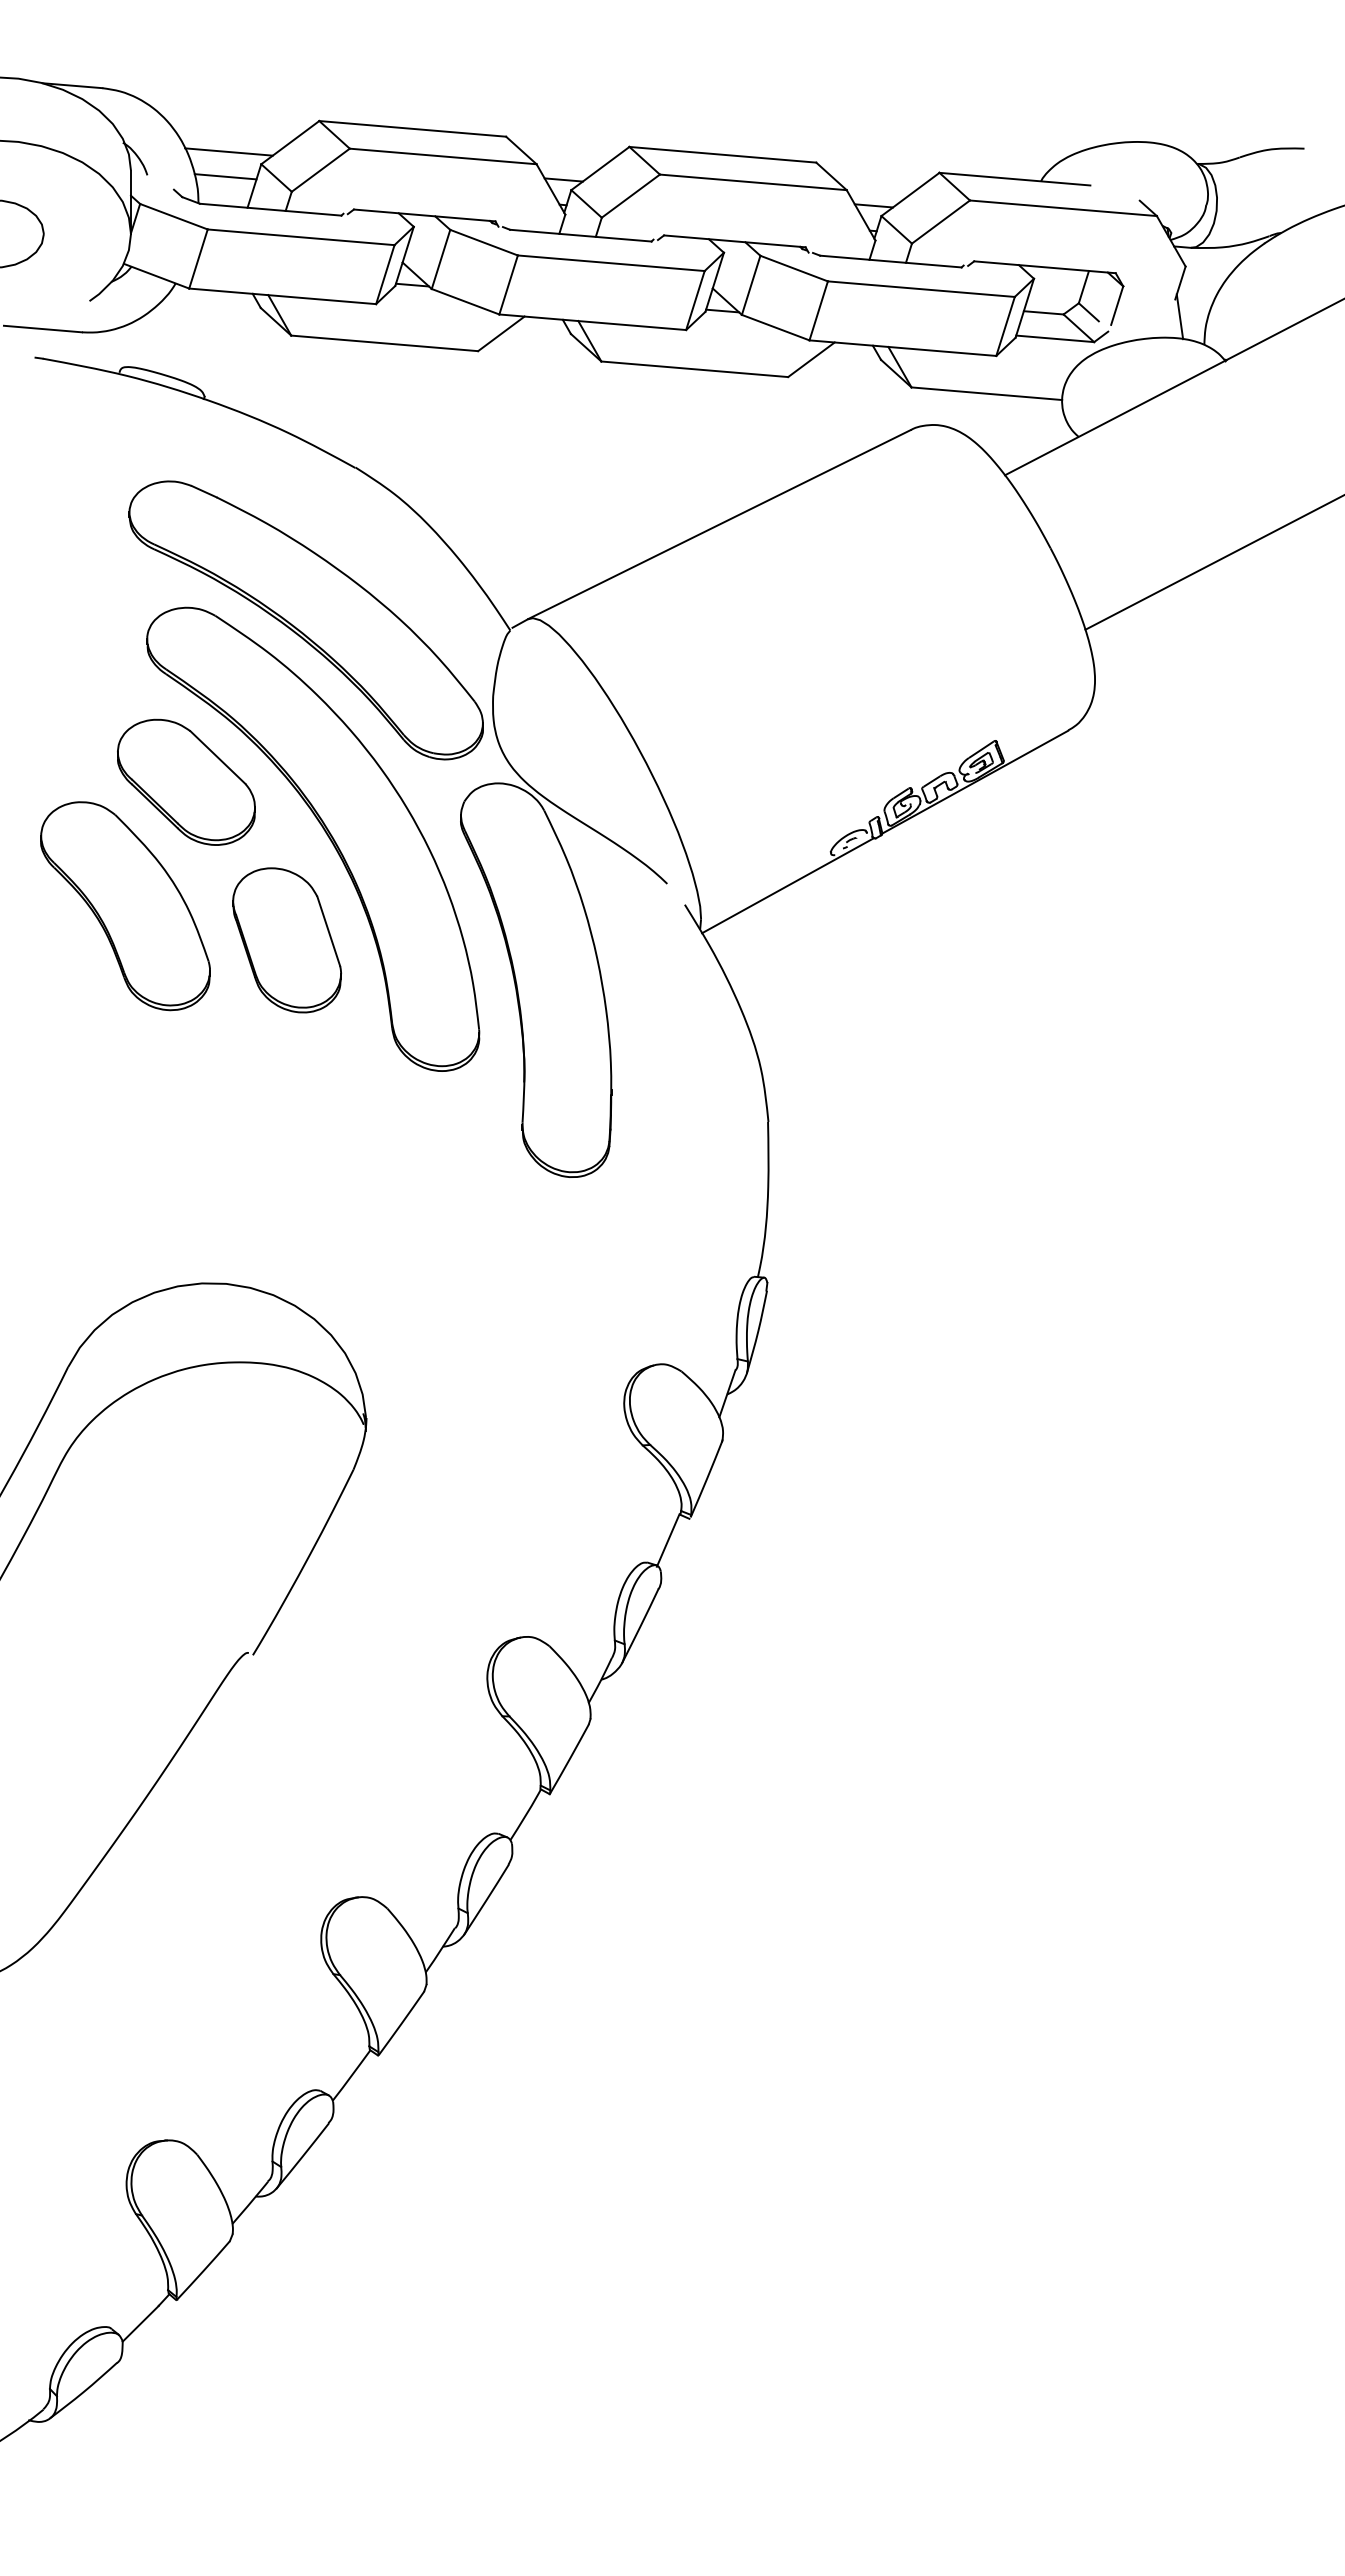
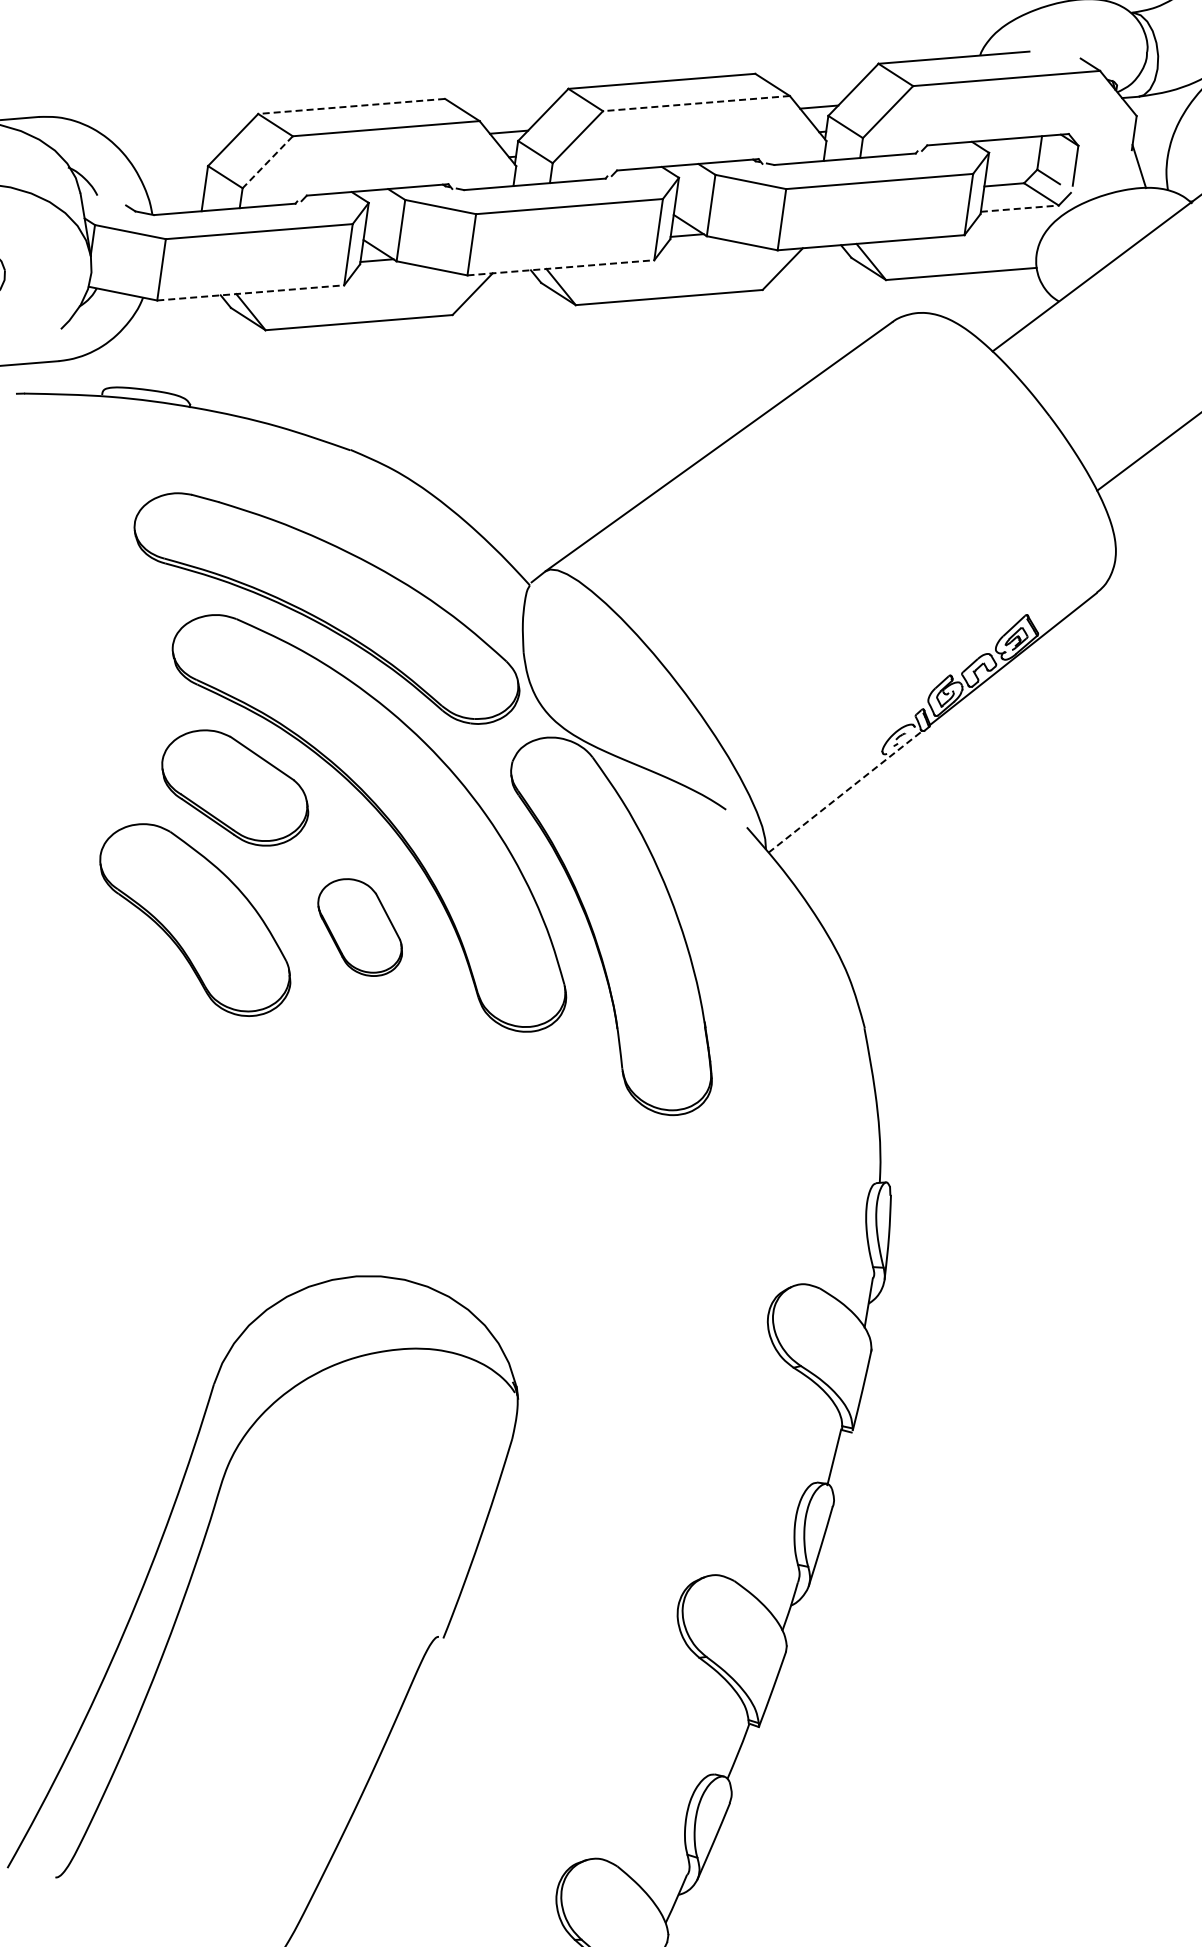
line: (412, 128) -> (351, 106), solid -> dashed
line: (228, 151) -> (173, 158), removed
line: (320, 170) -> (267, 162), solid -> dashed
line: (225, 176) -> (174, 184), removed
line: (753, 182) -> (696, 103), solid -> dashed
line: (282, 296) -> (250, 293), solid -> dashed
line: (592, 322) -> (560, 268), solid -> dashed
line: (1055, 338) -> (1020, 208), solid -> dashed
line: (788, 885) -> (845, 791), solid -> dashed
part: (286, 940) -> (359, 927), size x0.7

